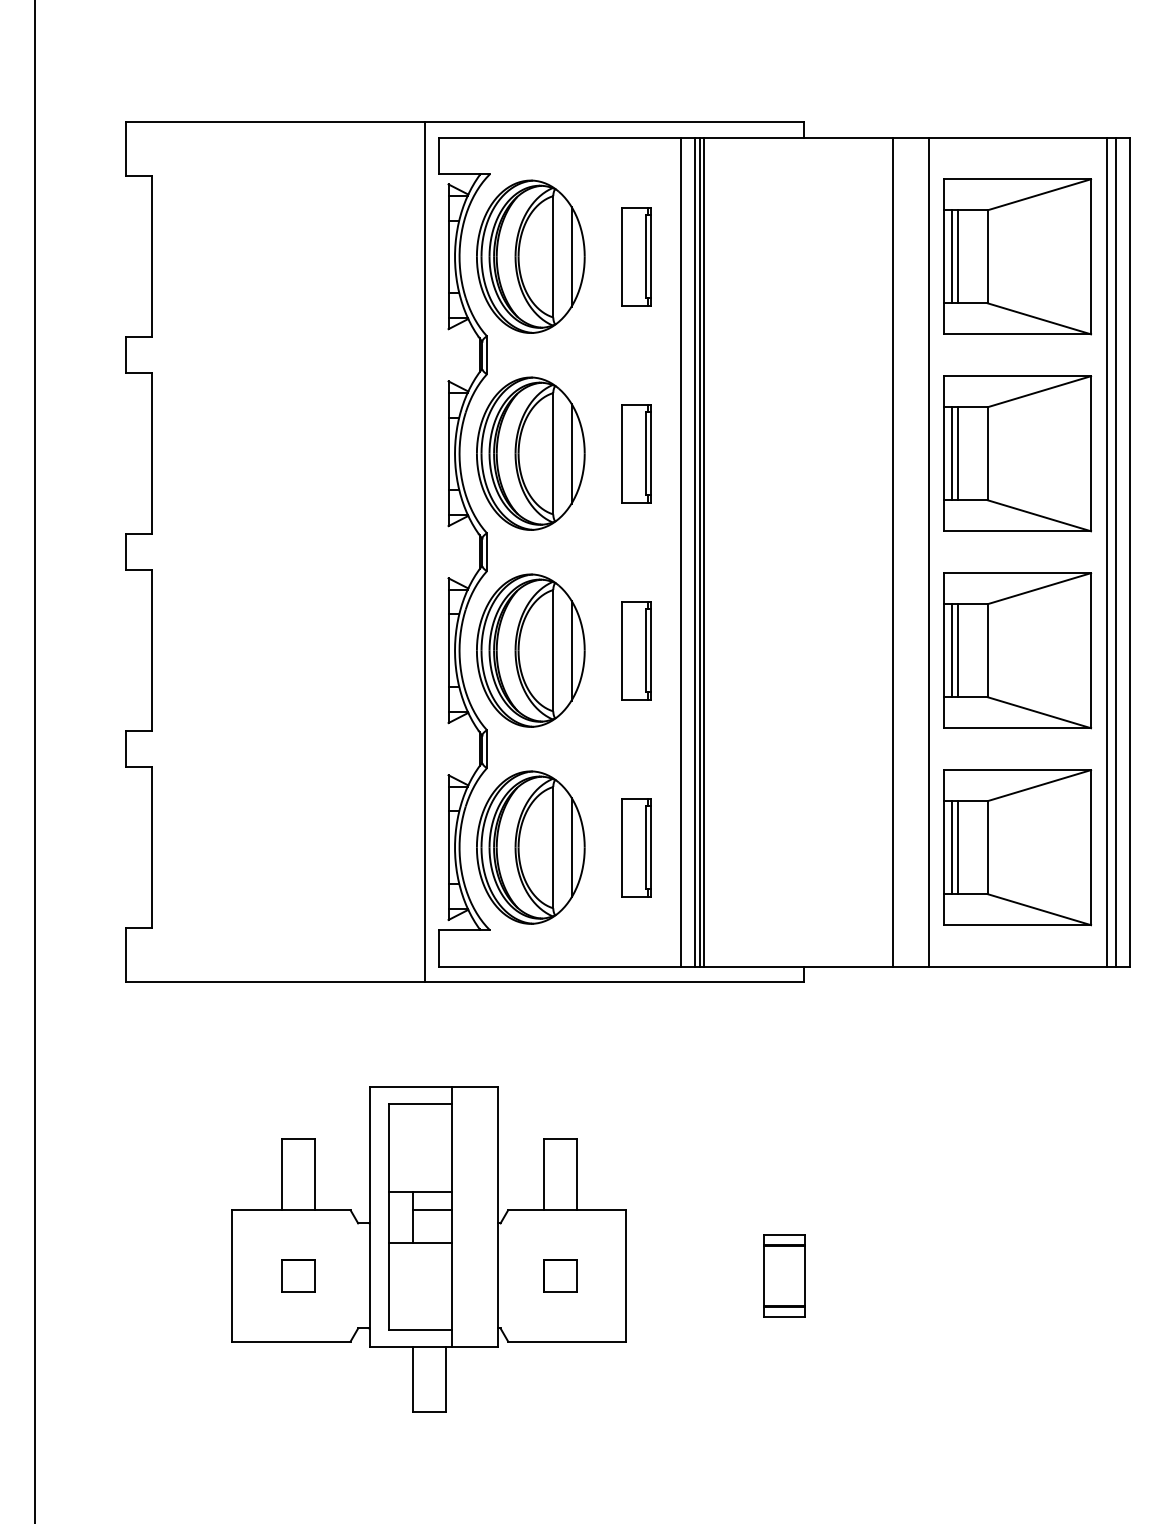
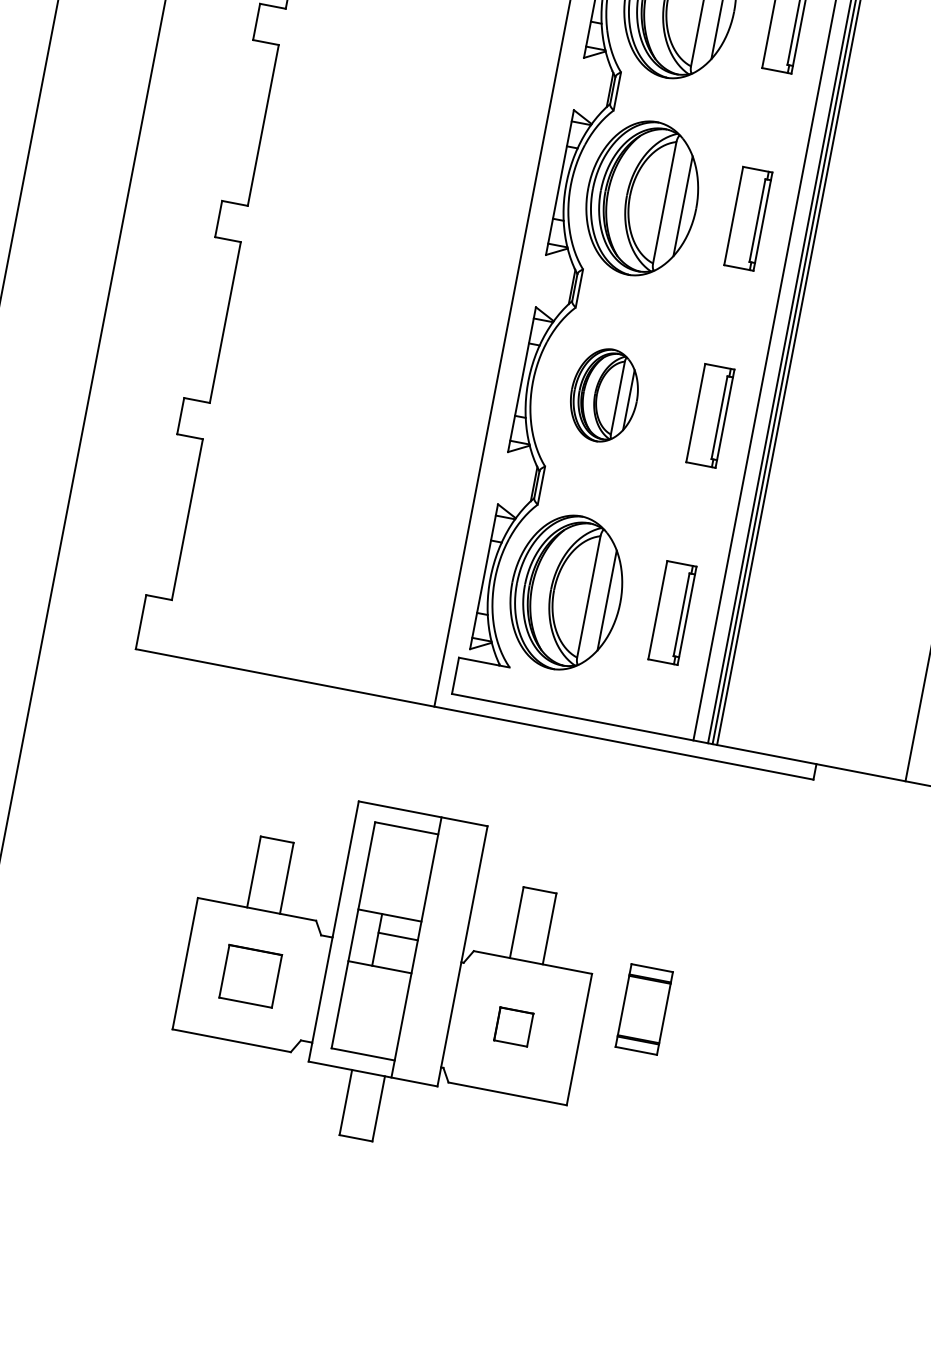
part: (530, 650) -> (604, 395), size x0.6
part: (298, 1275) -> (251, 975), size x1.6
part: (784, 1275) -> (644, 1009), moved

